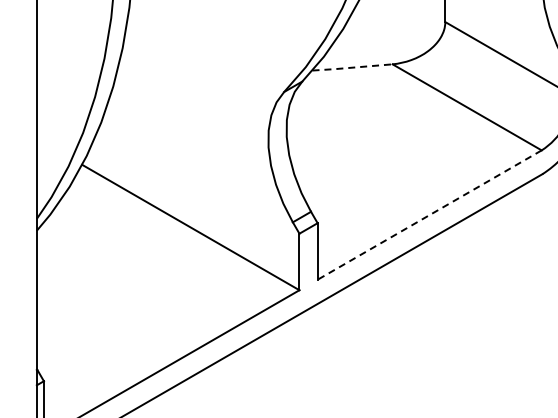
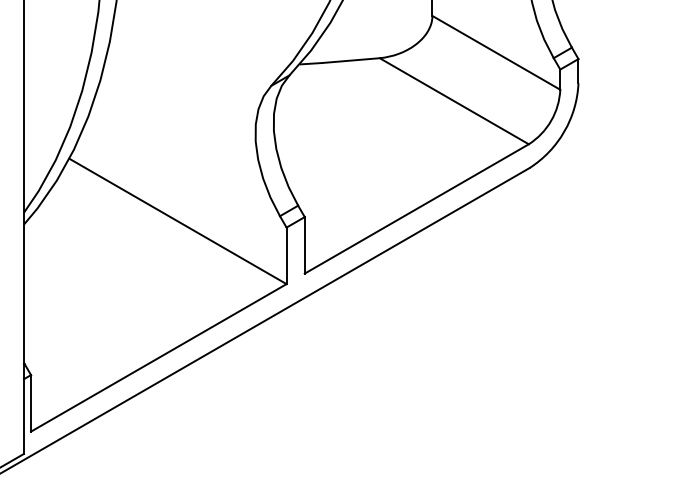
line: (351, 67) -> (338, 61), dashed -> solid
line: (429, 215) -> (416, 209), dashed -> solid

